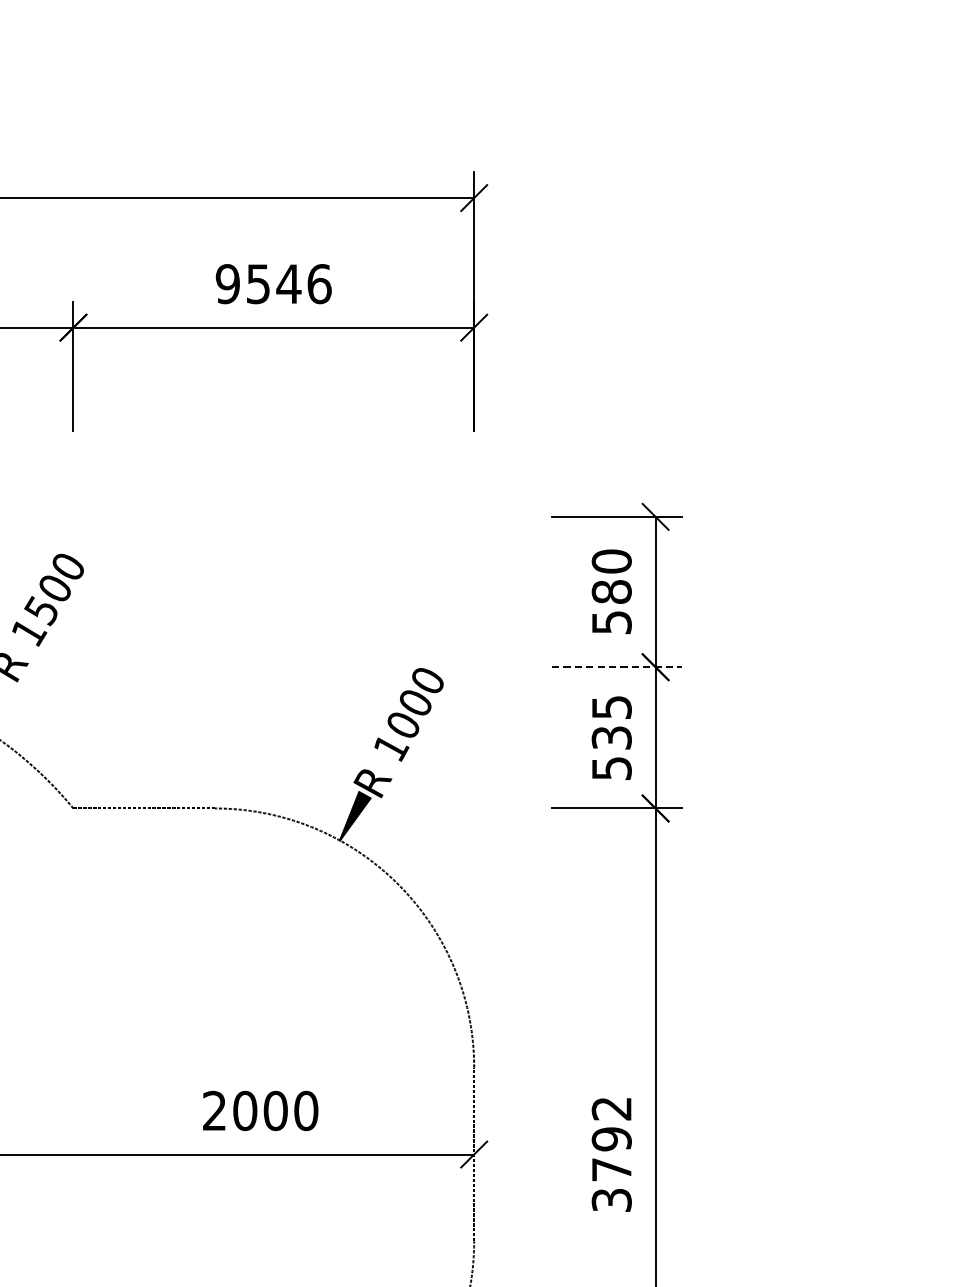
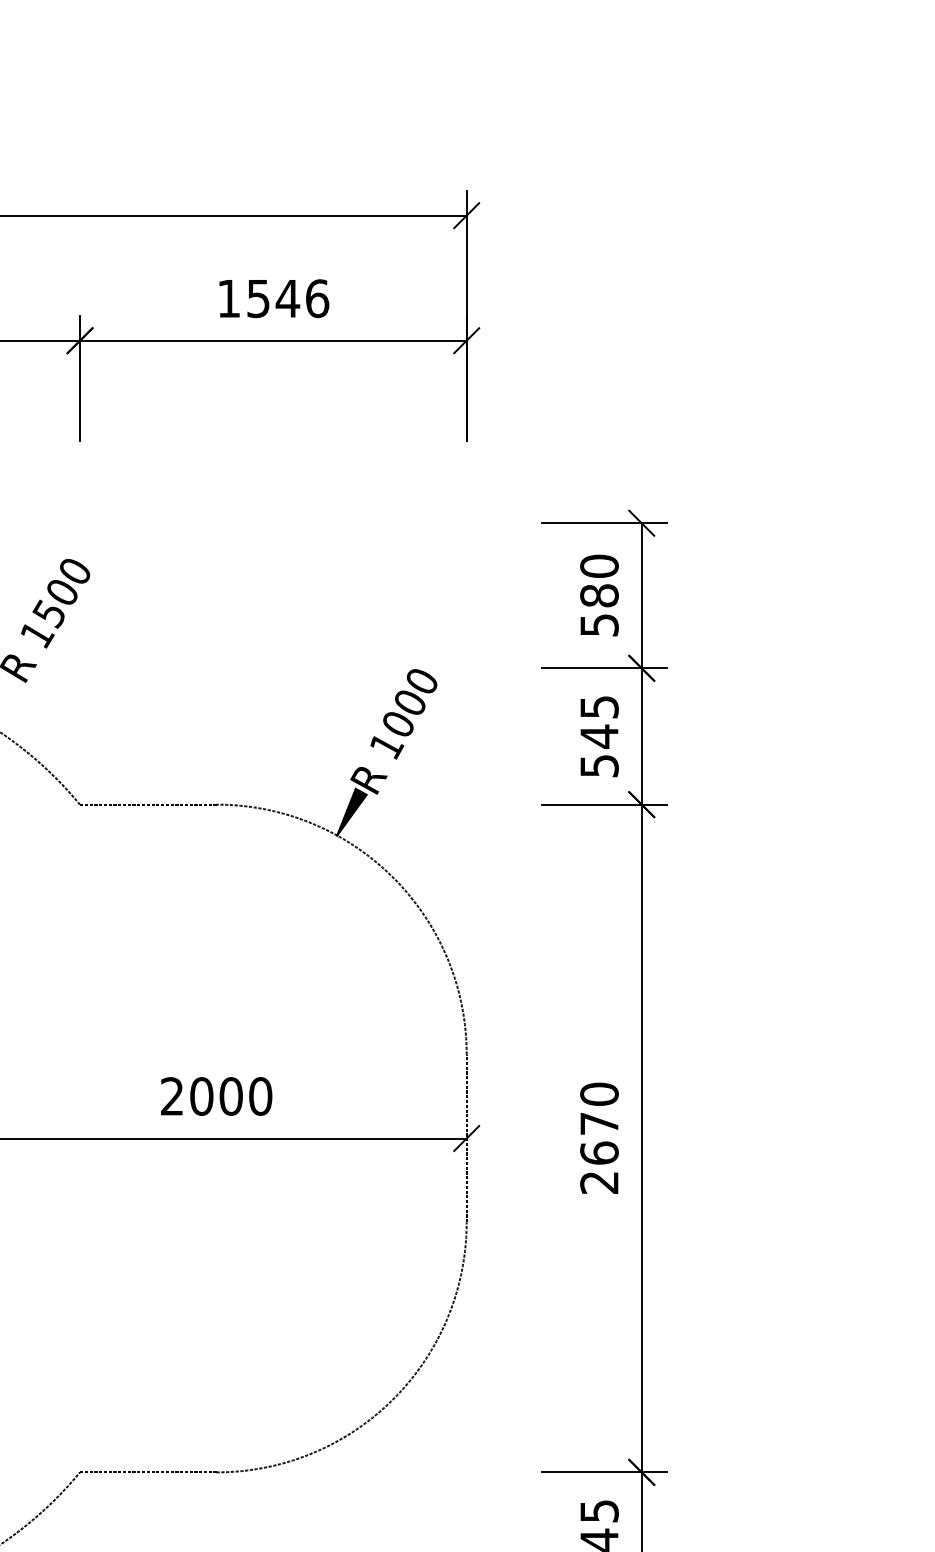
text: (227, 283) -> (228, 298), 9546 -> 1546
line: (617, 667) -> (604, 668), dashed -> solid
text: (611, 737) -> (599, 736), 535 -> 545
text: (260, 1110) -> (216, 1096), moved
text: (611, 1153) -> (599, 1137), 3792 -> 2670

